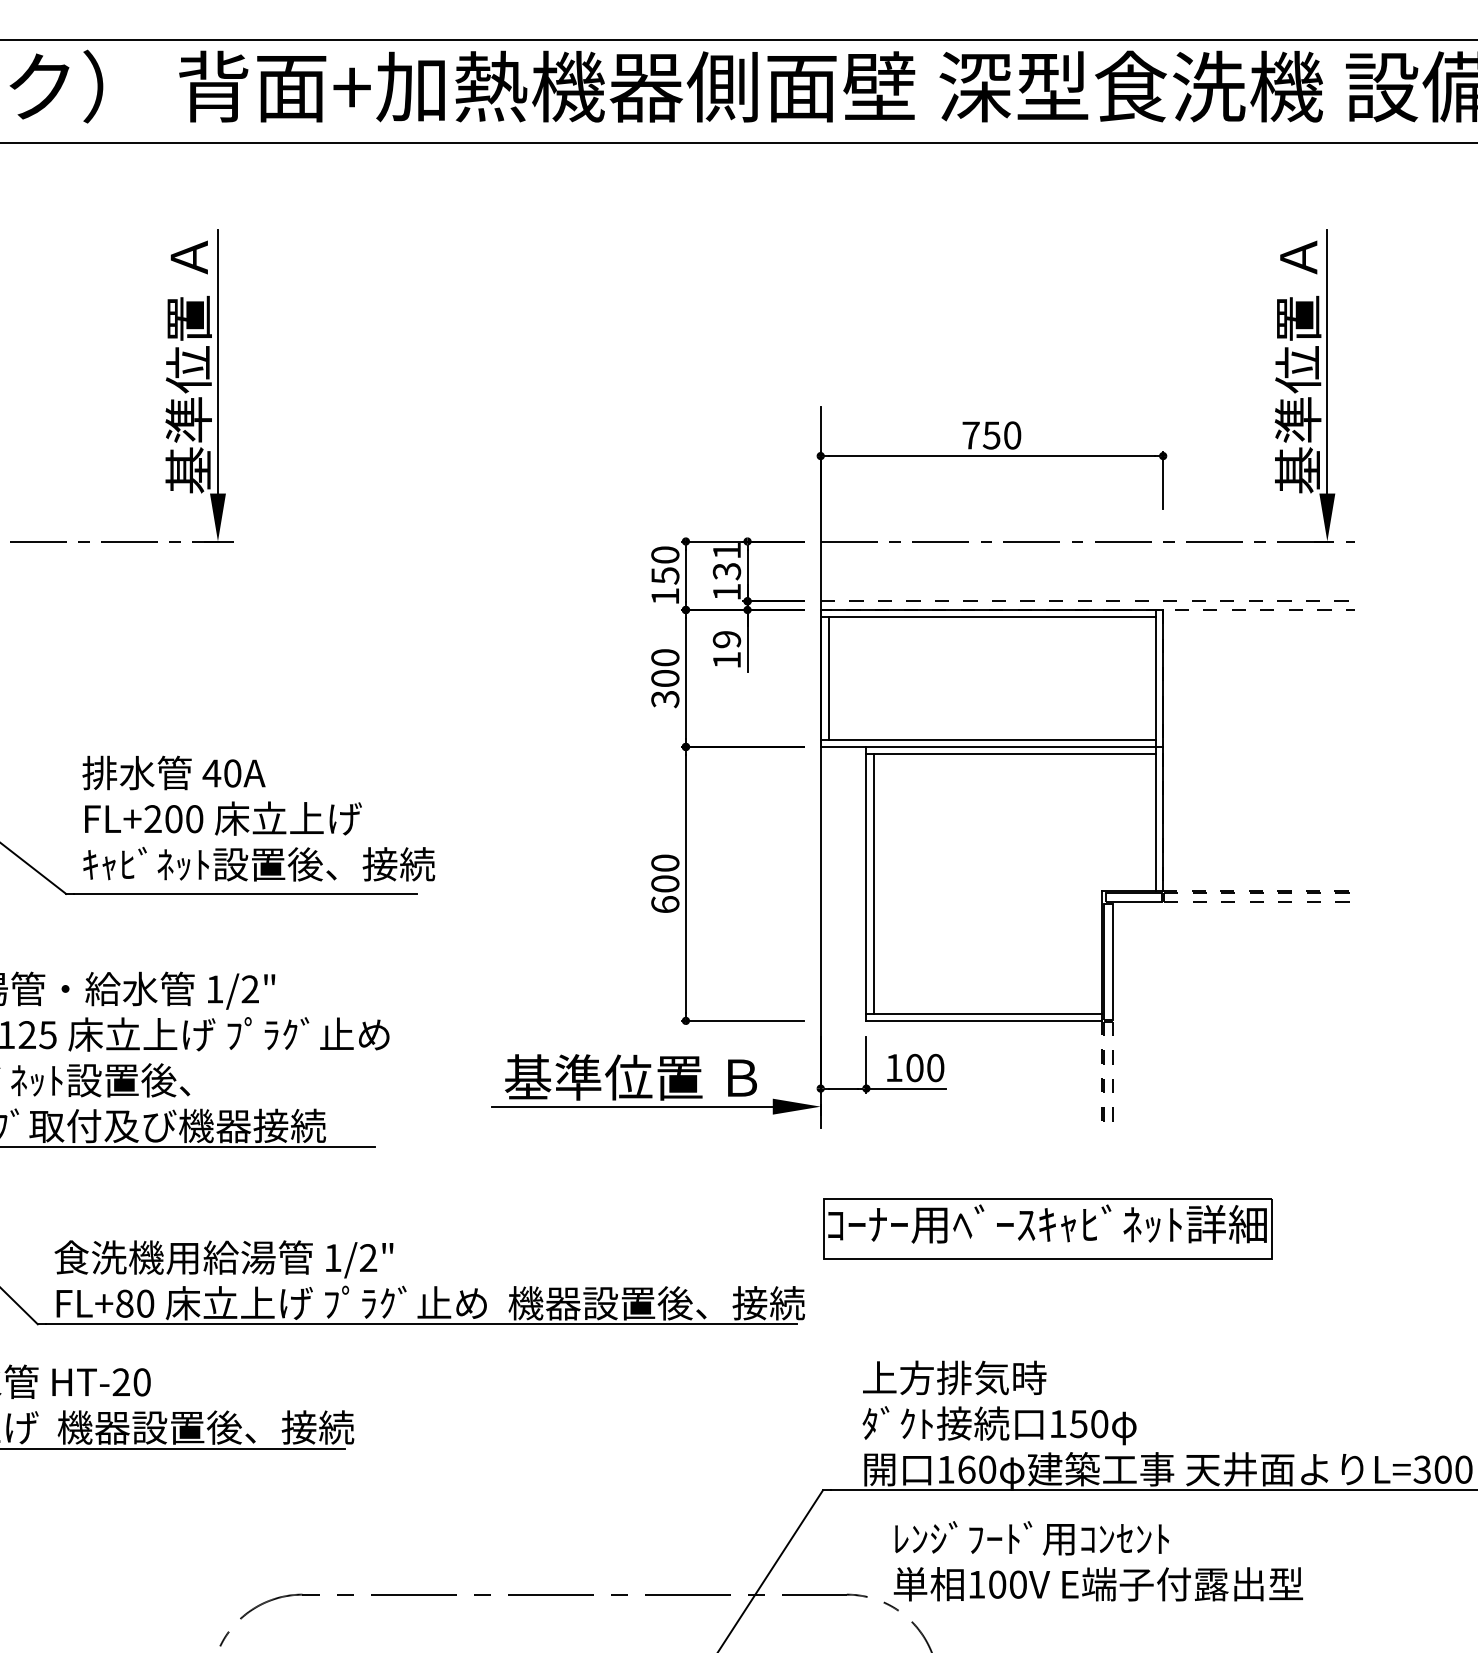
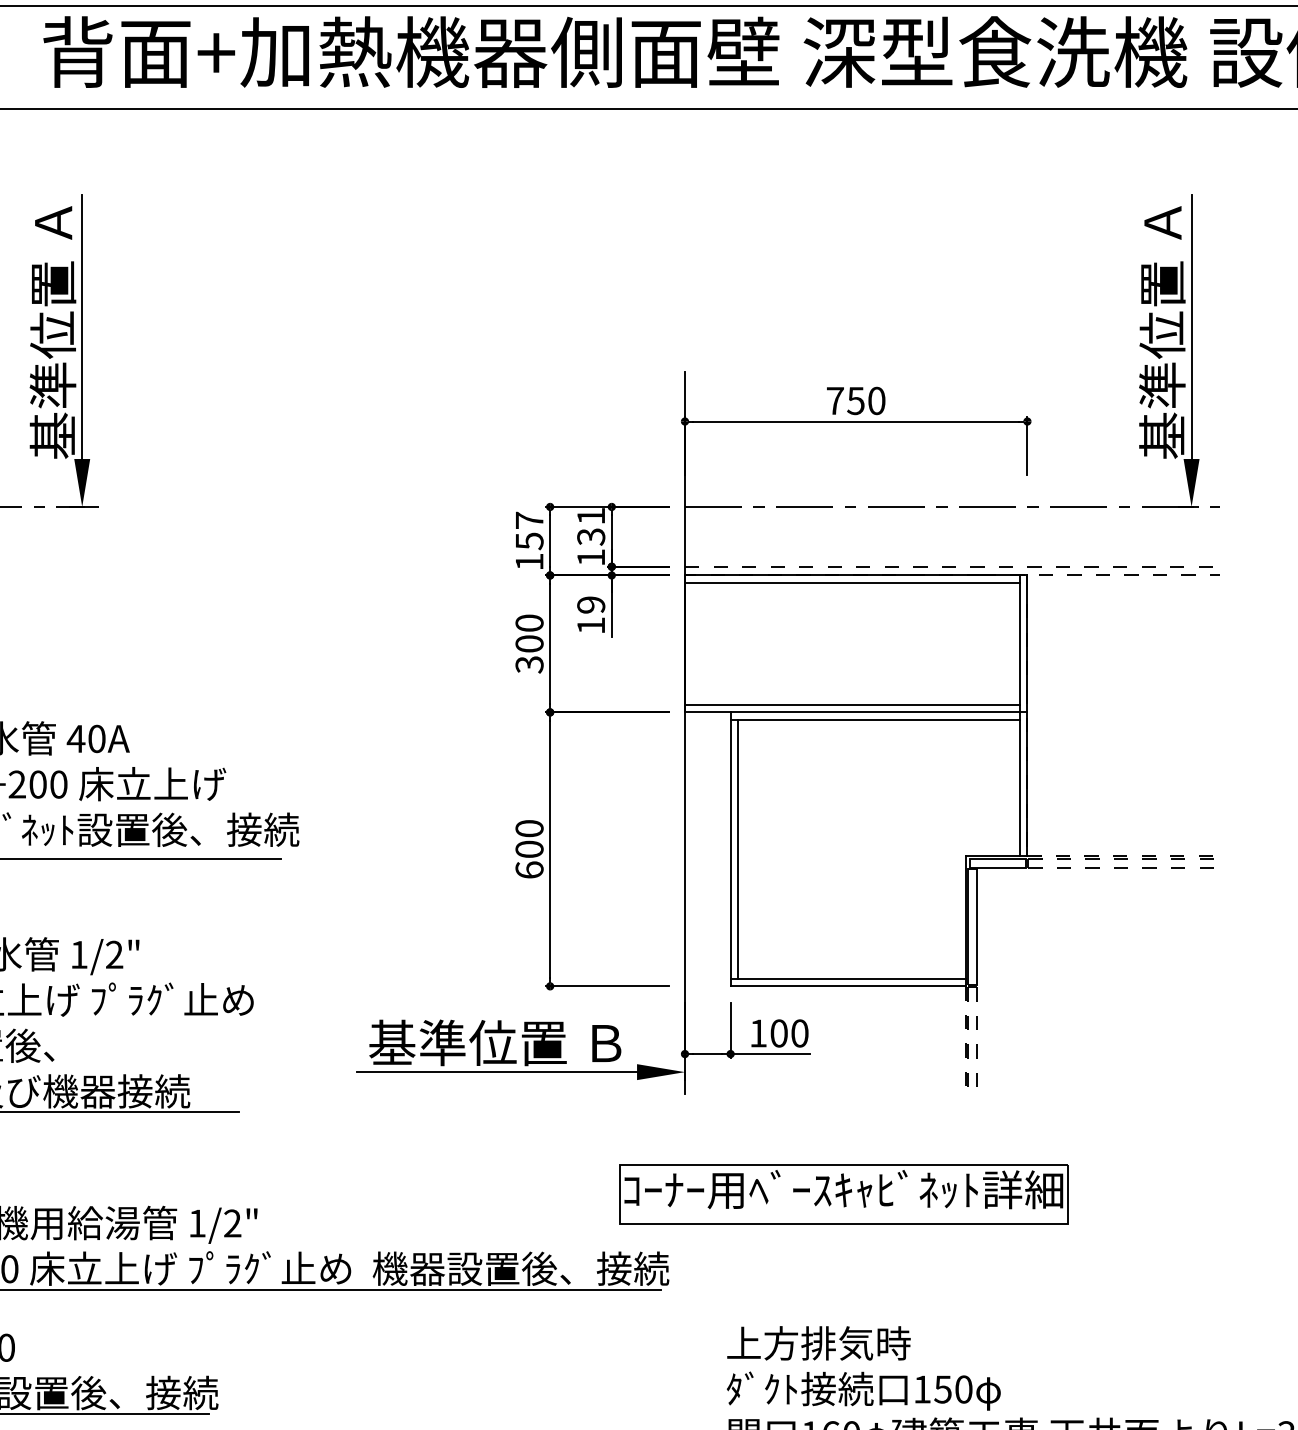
text: (665, 554) -> (529, 519), 150 -> 157
line: (828, 678) -> (692, 643), removed
part: (1047, 1228) -> (843, 1193), moved

